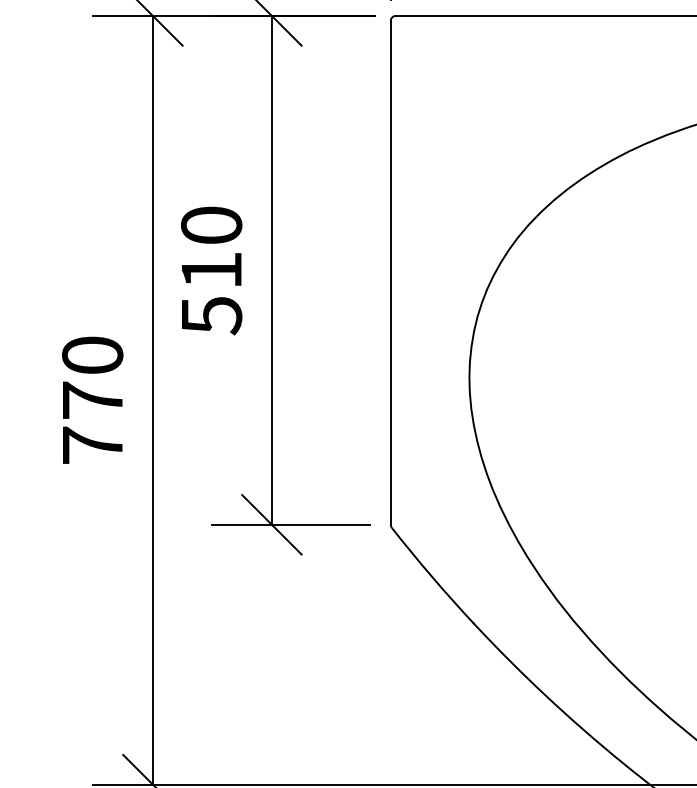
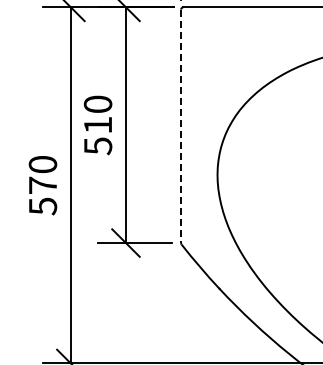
line: (391, 273) -> (181, 126), solid -> dashed
text: (93, 445) -> (43, 206), 770 -> 570

